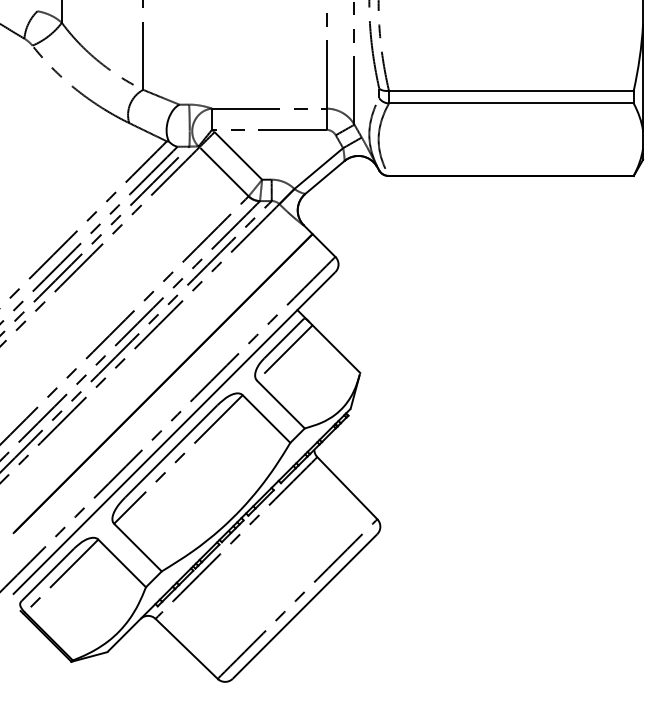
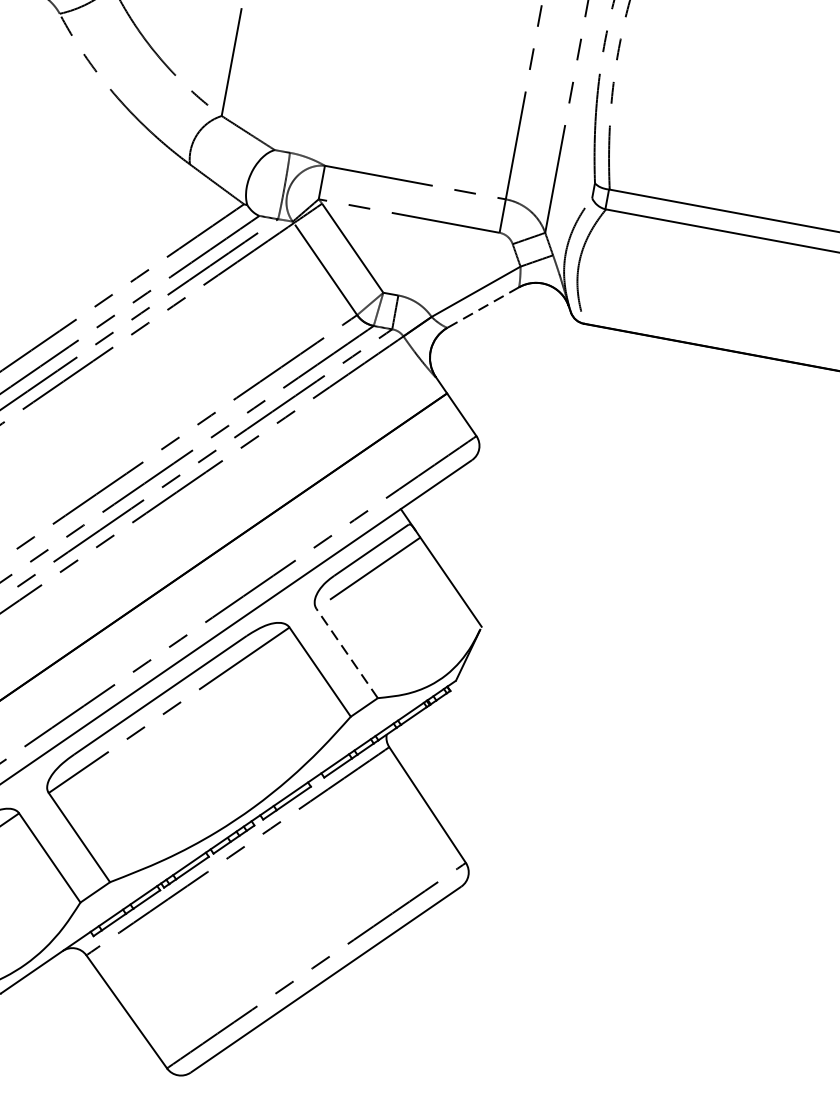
line: (324, 177) -> (482, 307), solid -> dashed
line: (280, 404) -> (346, 653), solid -> dashed

